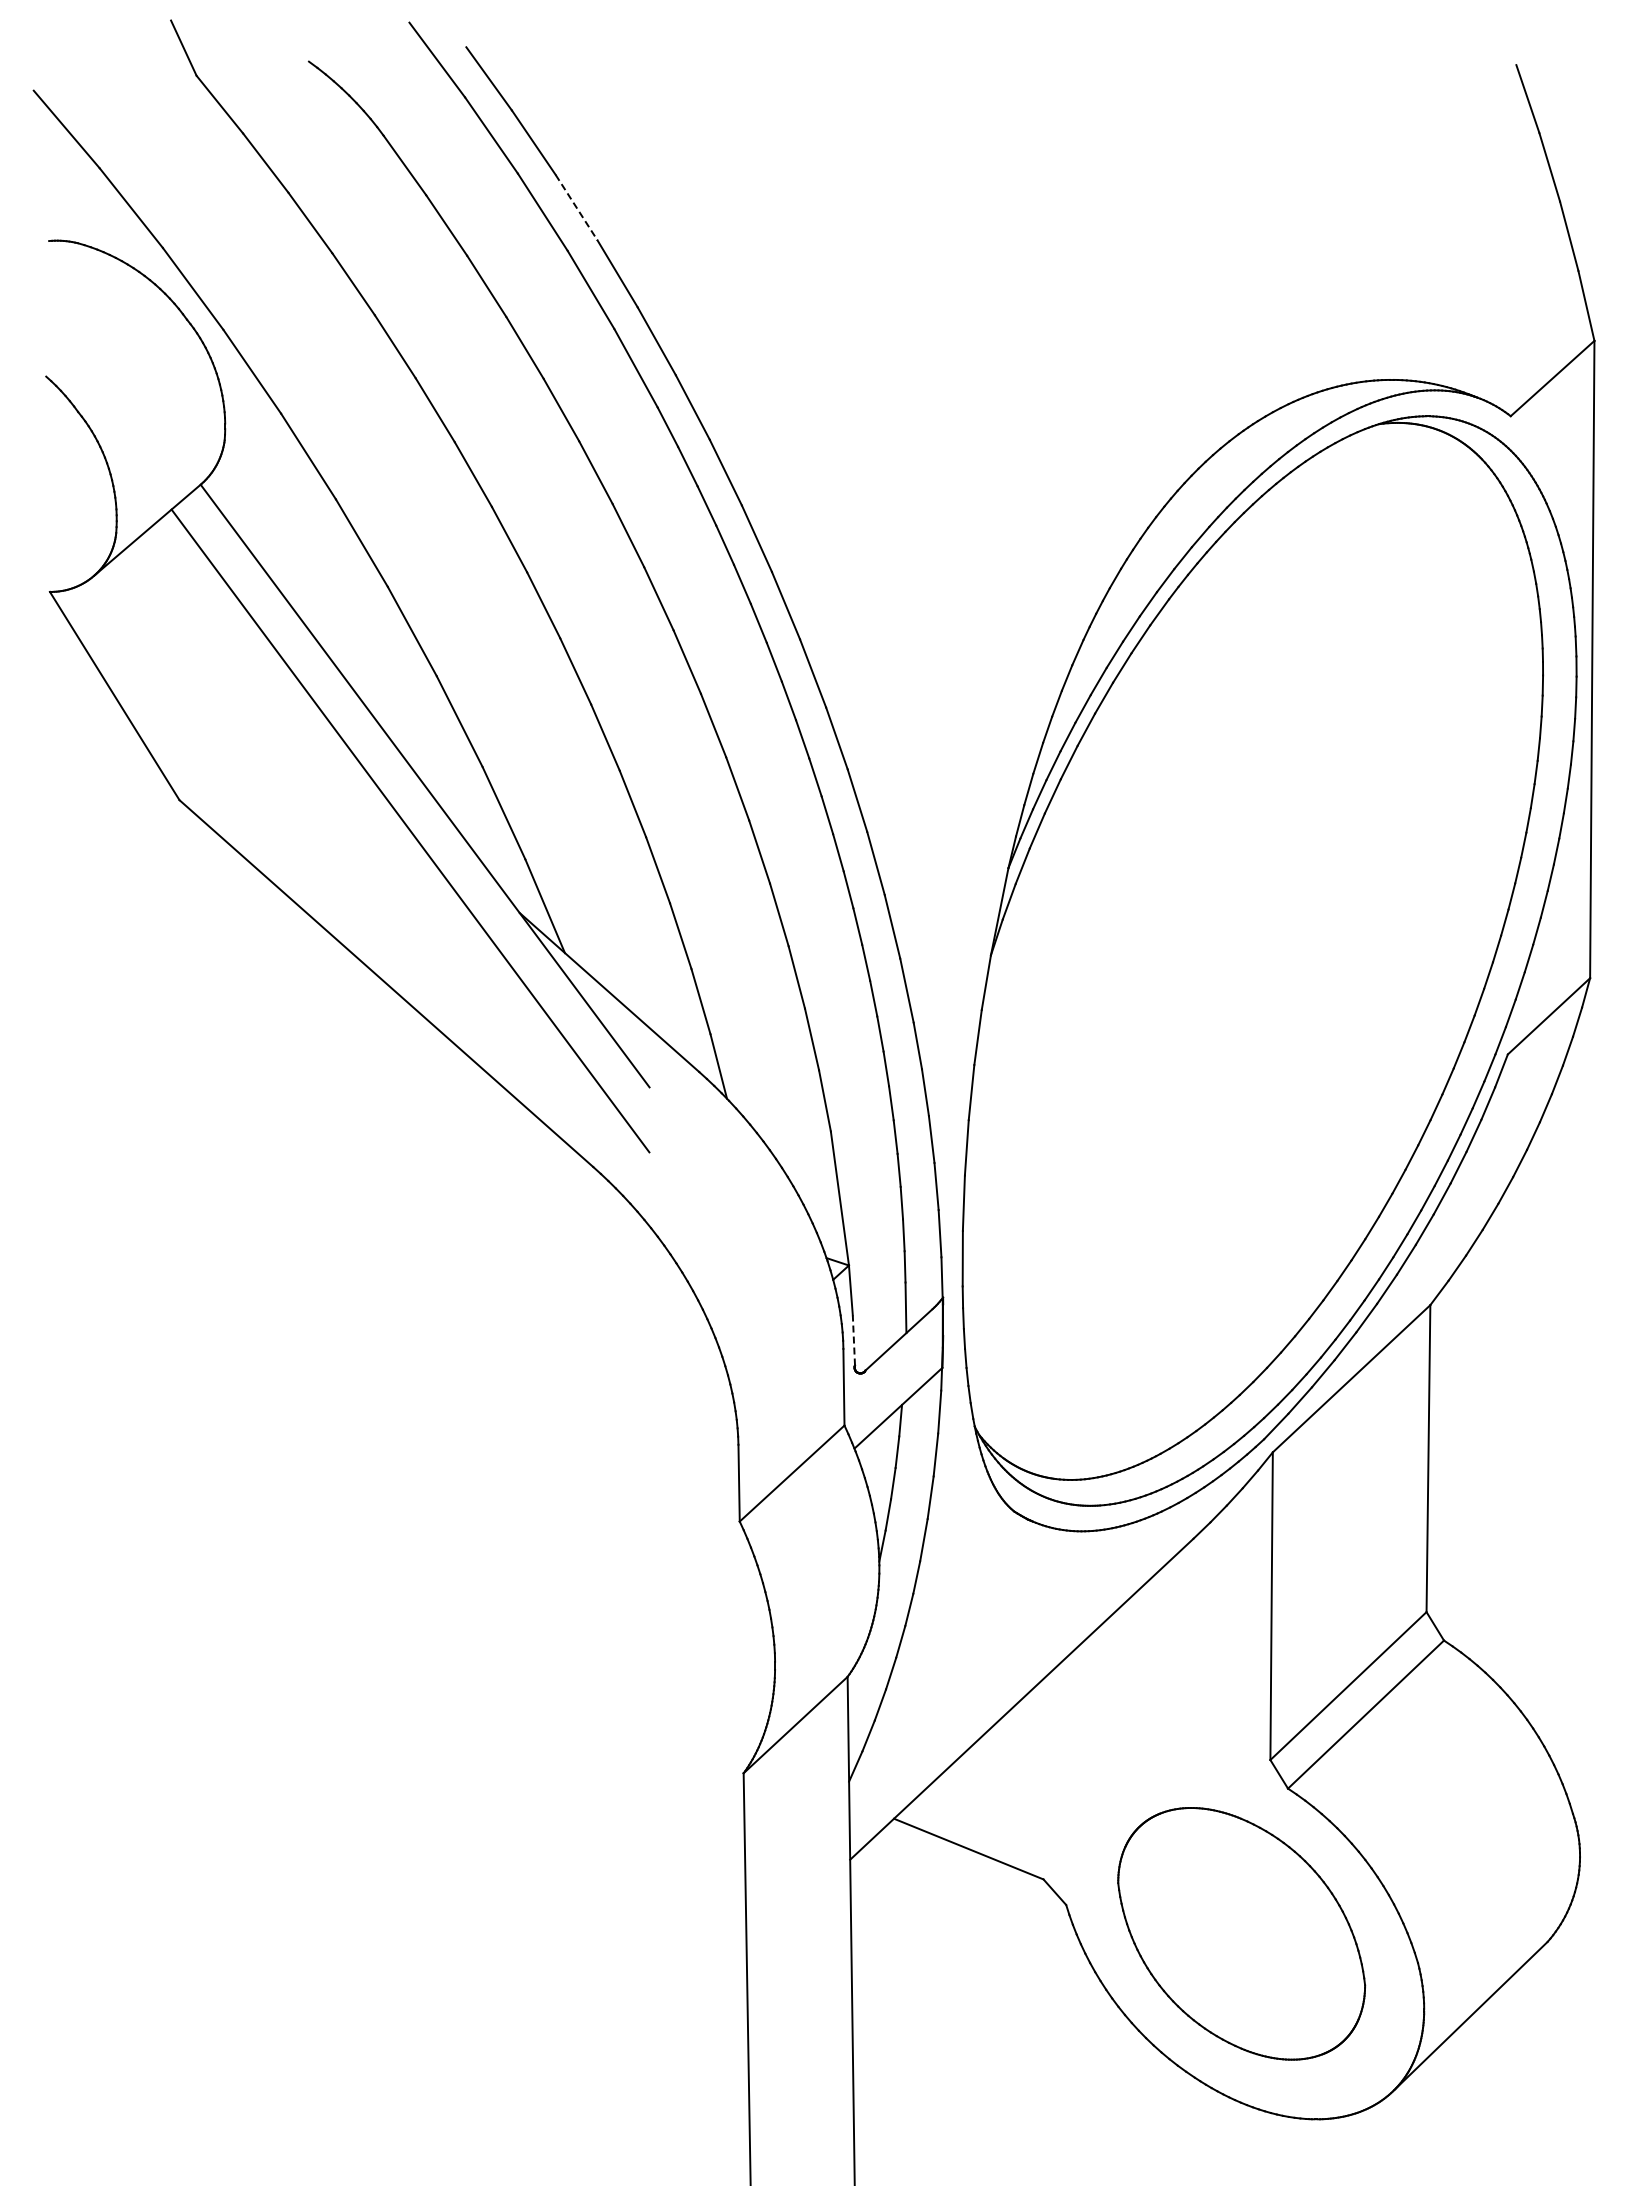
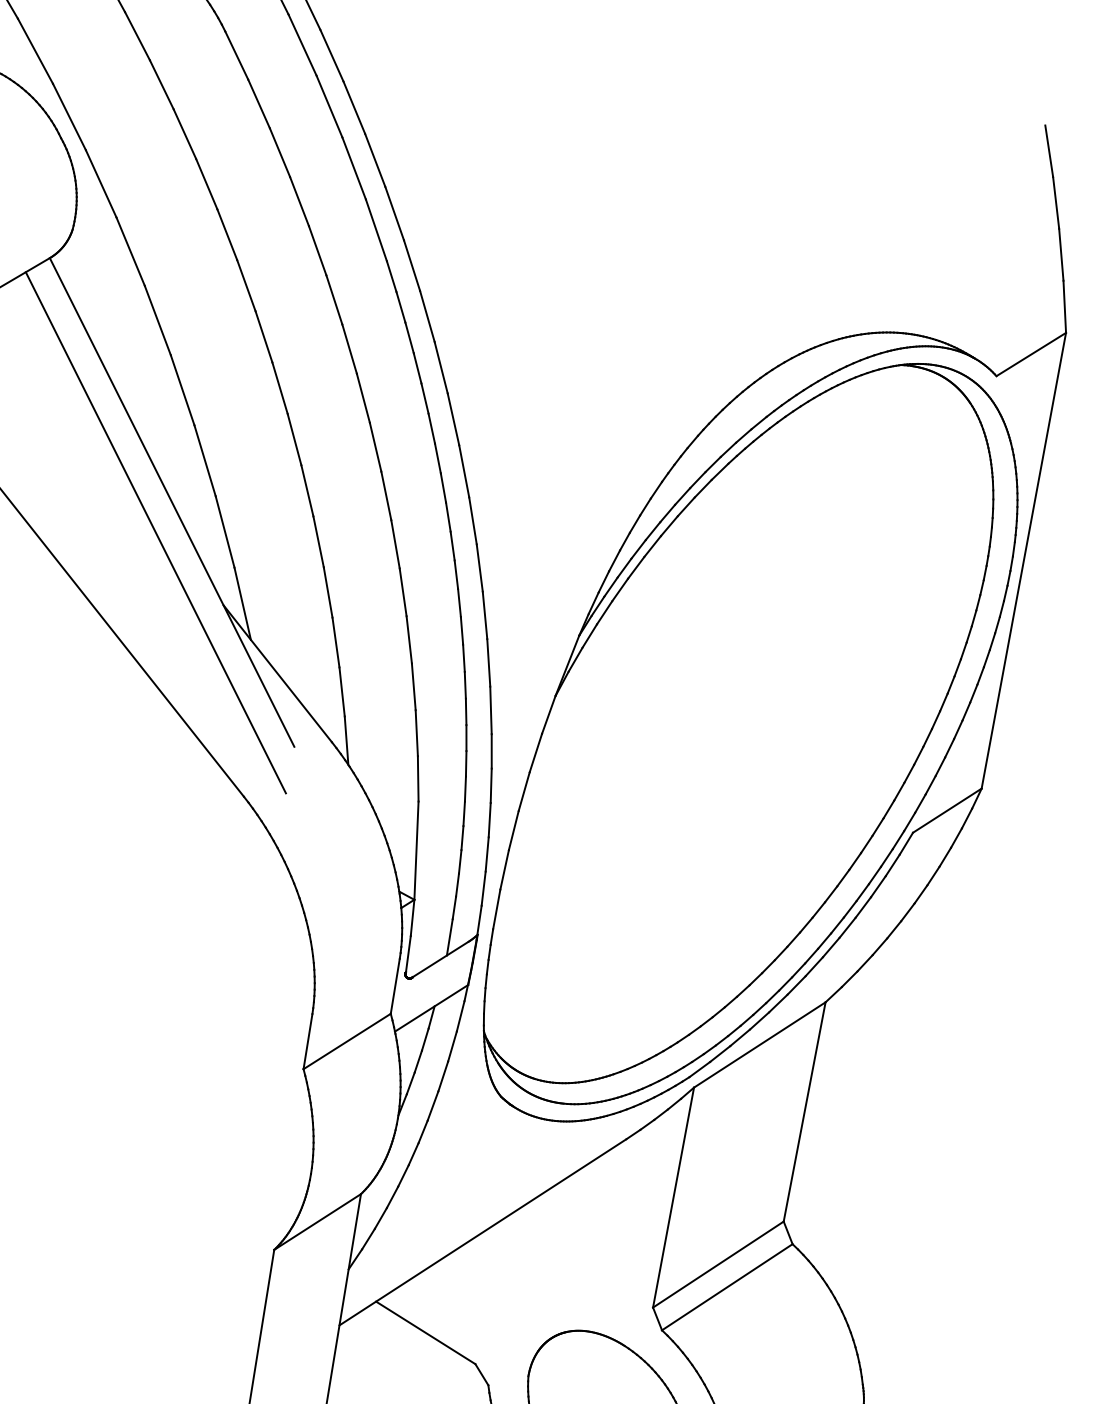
line: (576, 207) -> (354, 107), dashed -> solid
line: (853, 1339) -> (408, 953), dashed -> solid

